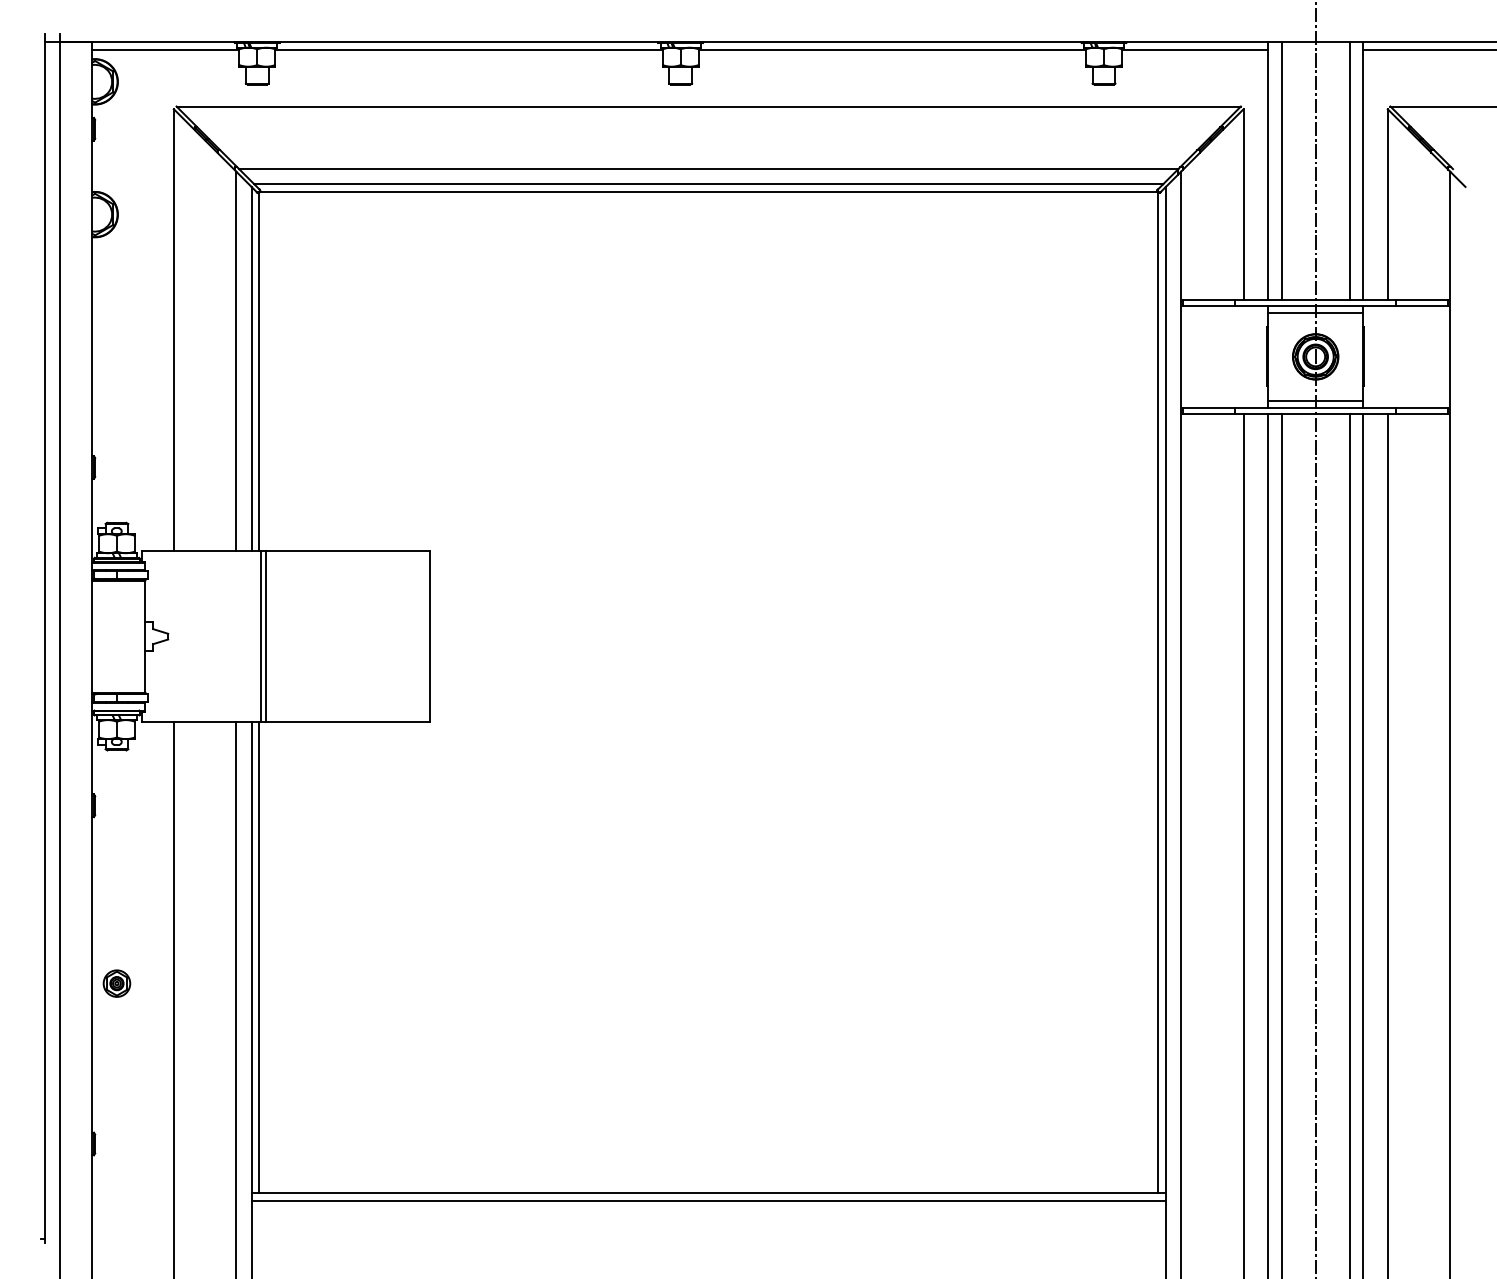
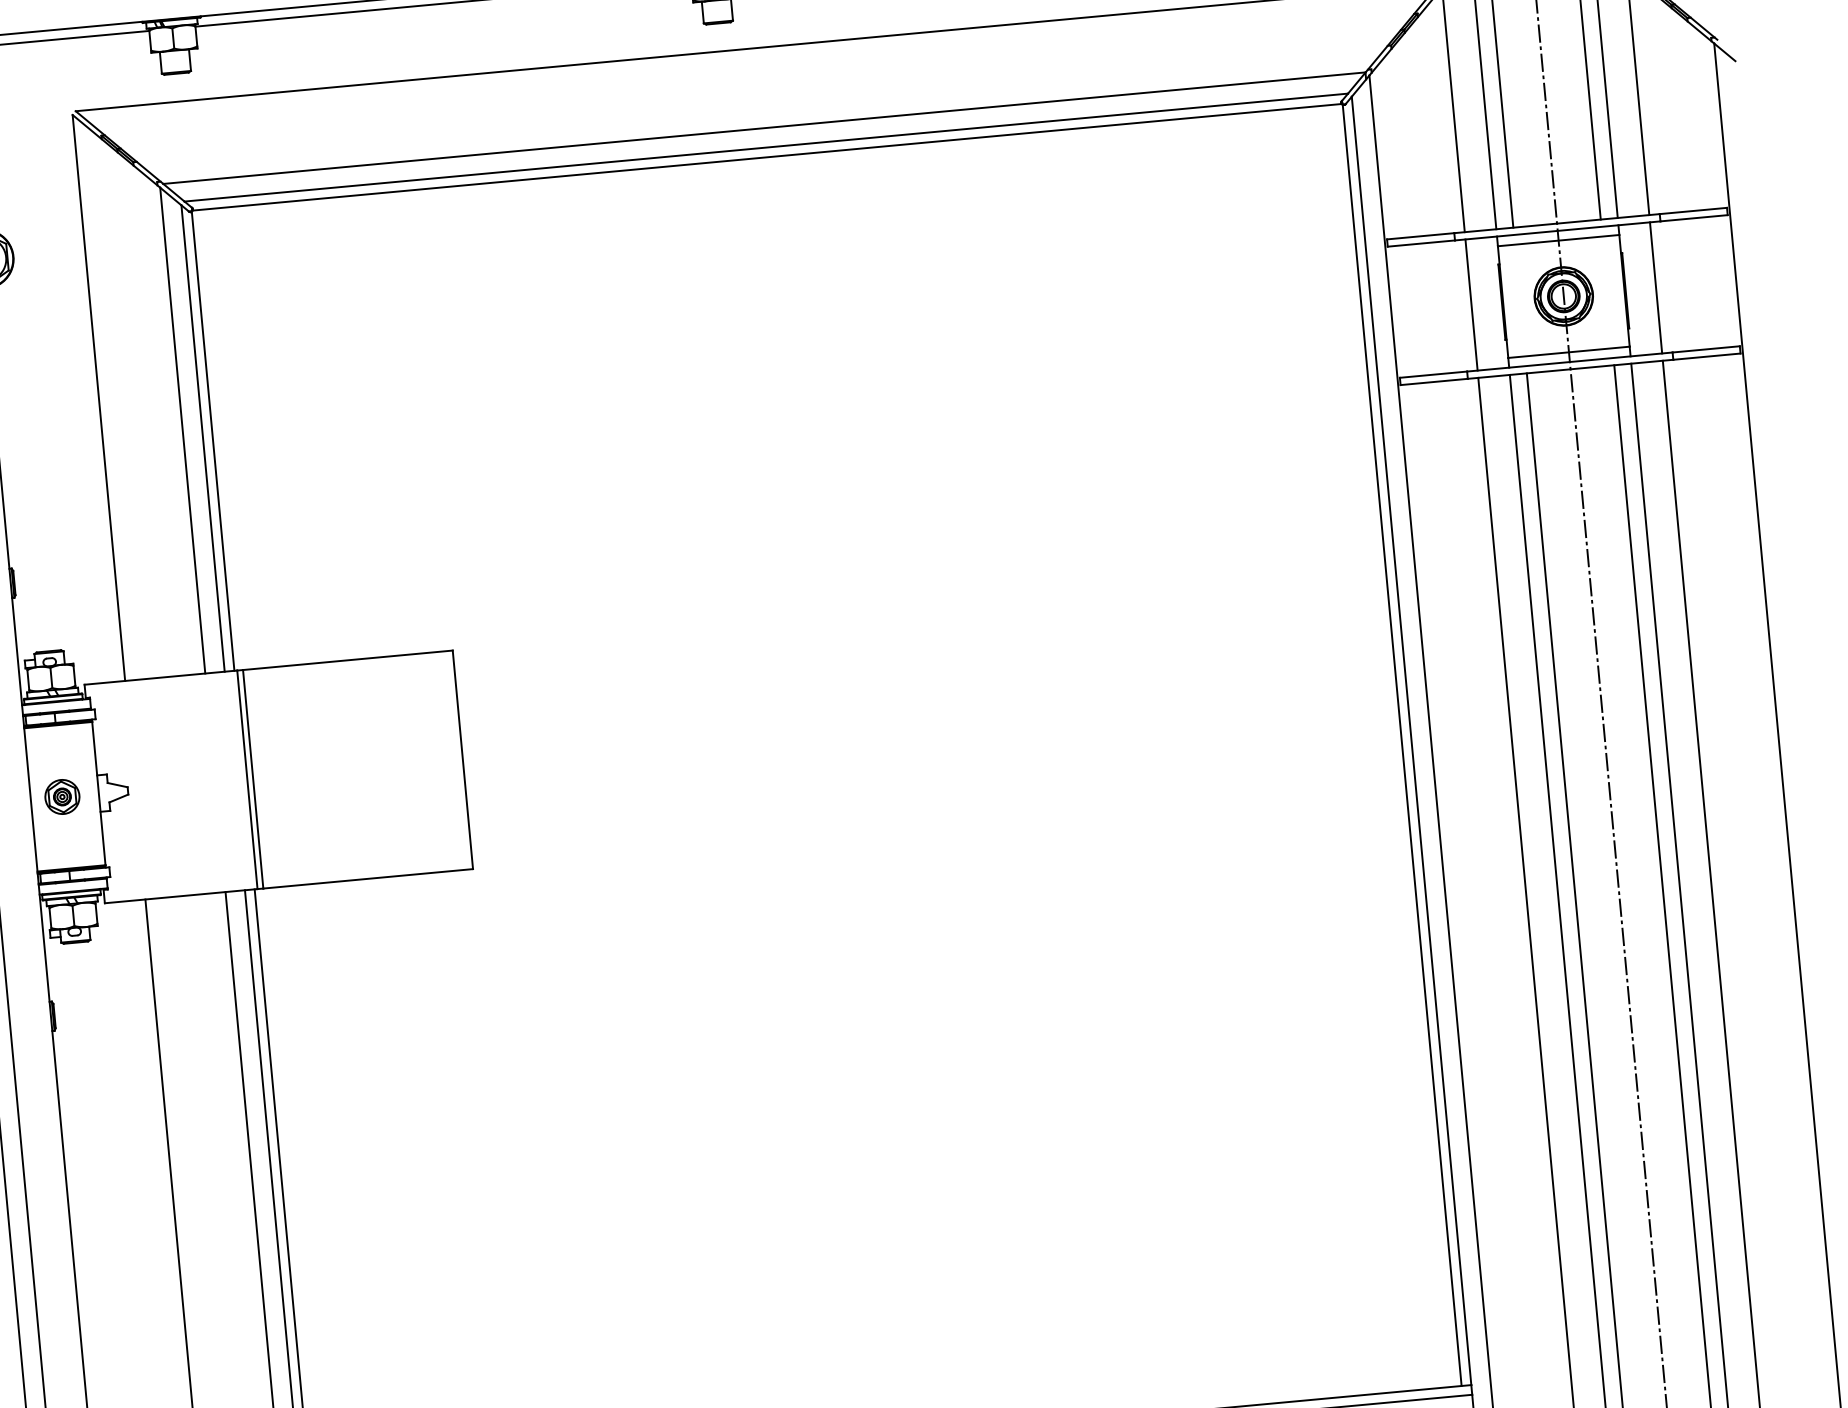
line: (1243, 356) -> (1471, 304), added
line: (1387, 356) -> (1655, 287), added
part: (116, 983) -> (61, 796), moved

